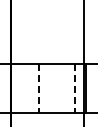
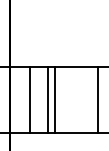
line: (24, 87) -> (29, 98), added
line: (43, 87) -> (54, 98), added
line: (38, 88) -> (48, 99), dashed -> solid
line: (75, 88) -> (98, 99), dashed -> solid

